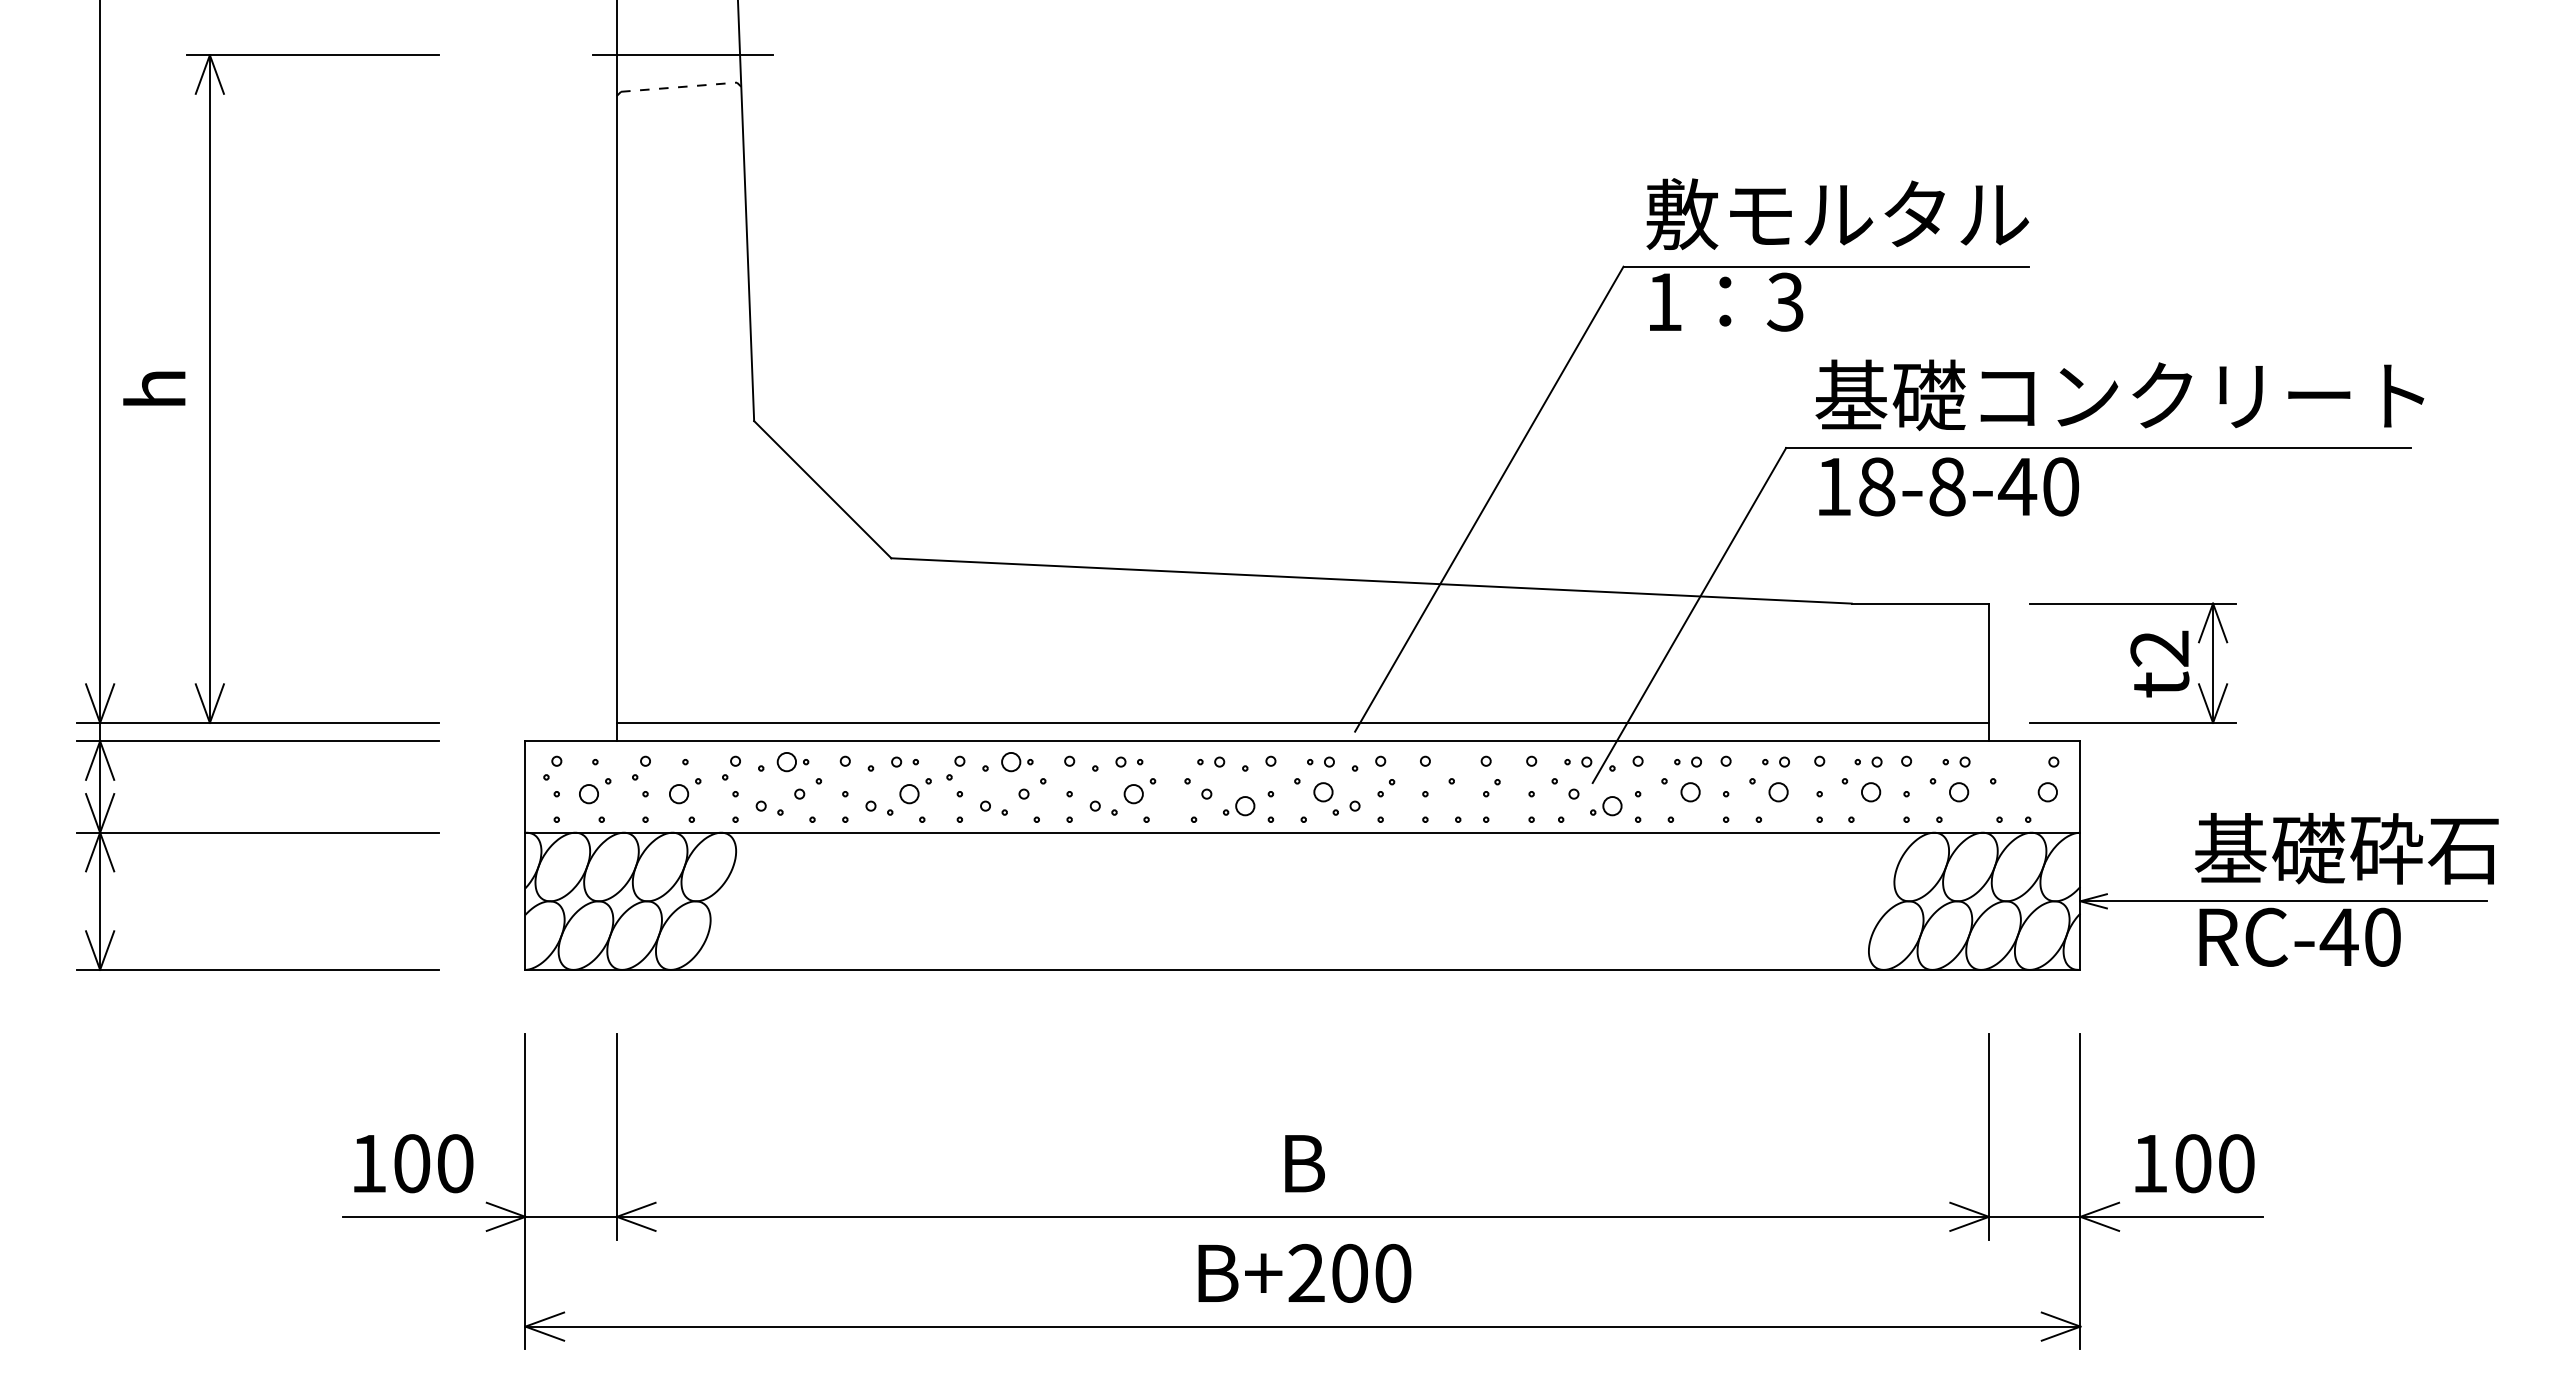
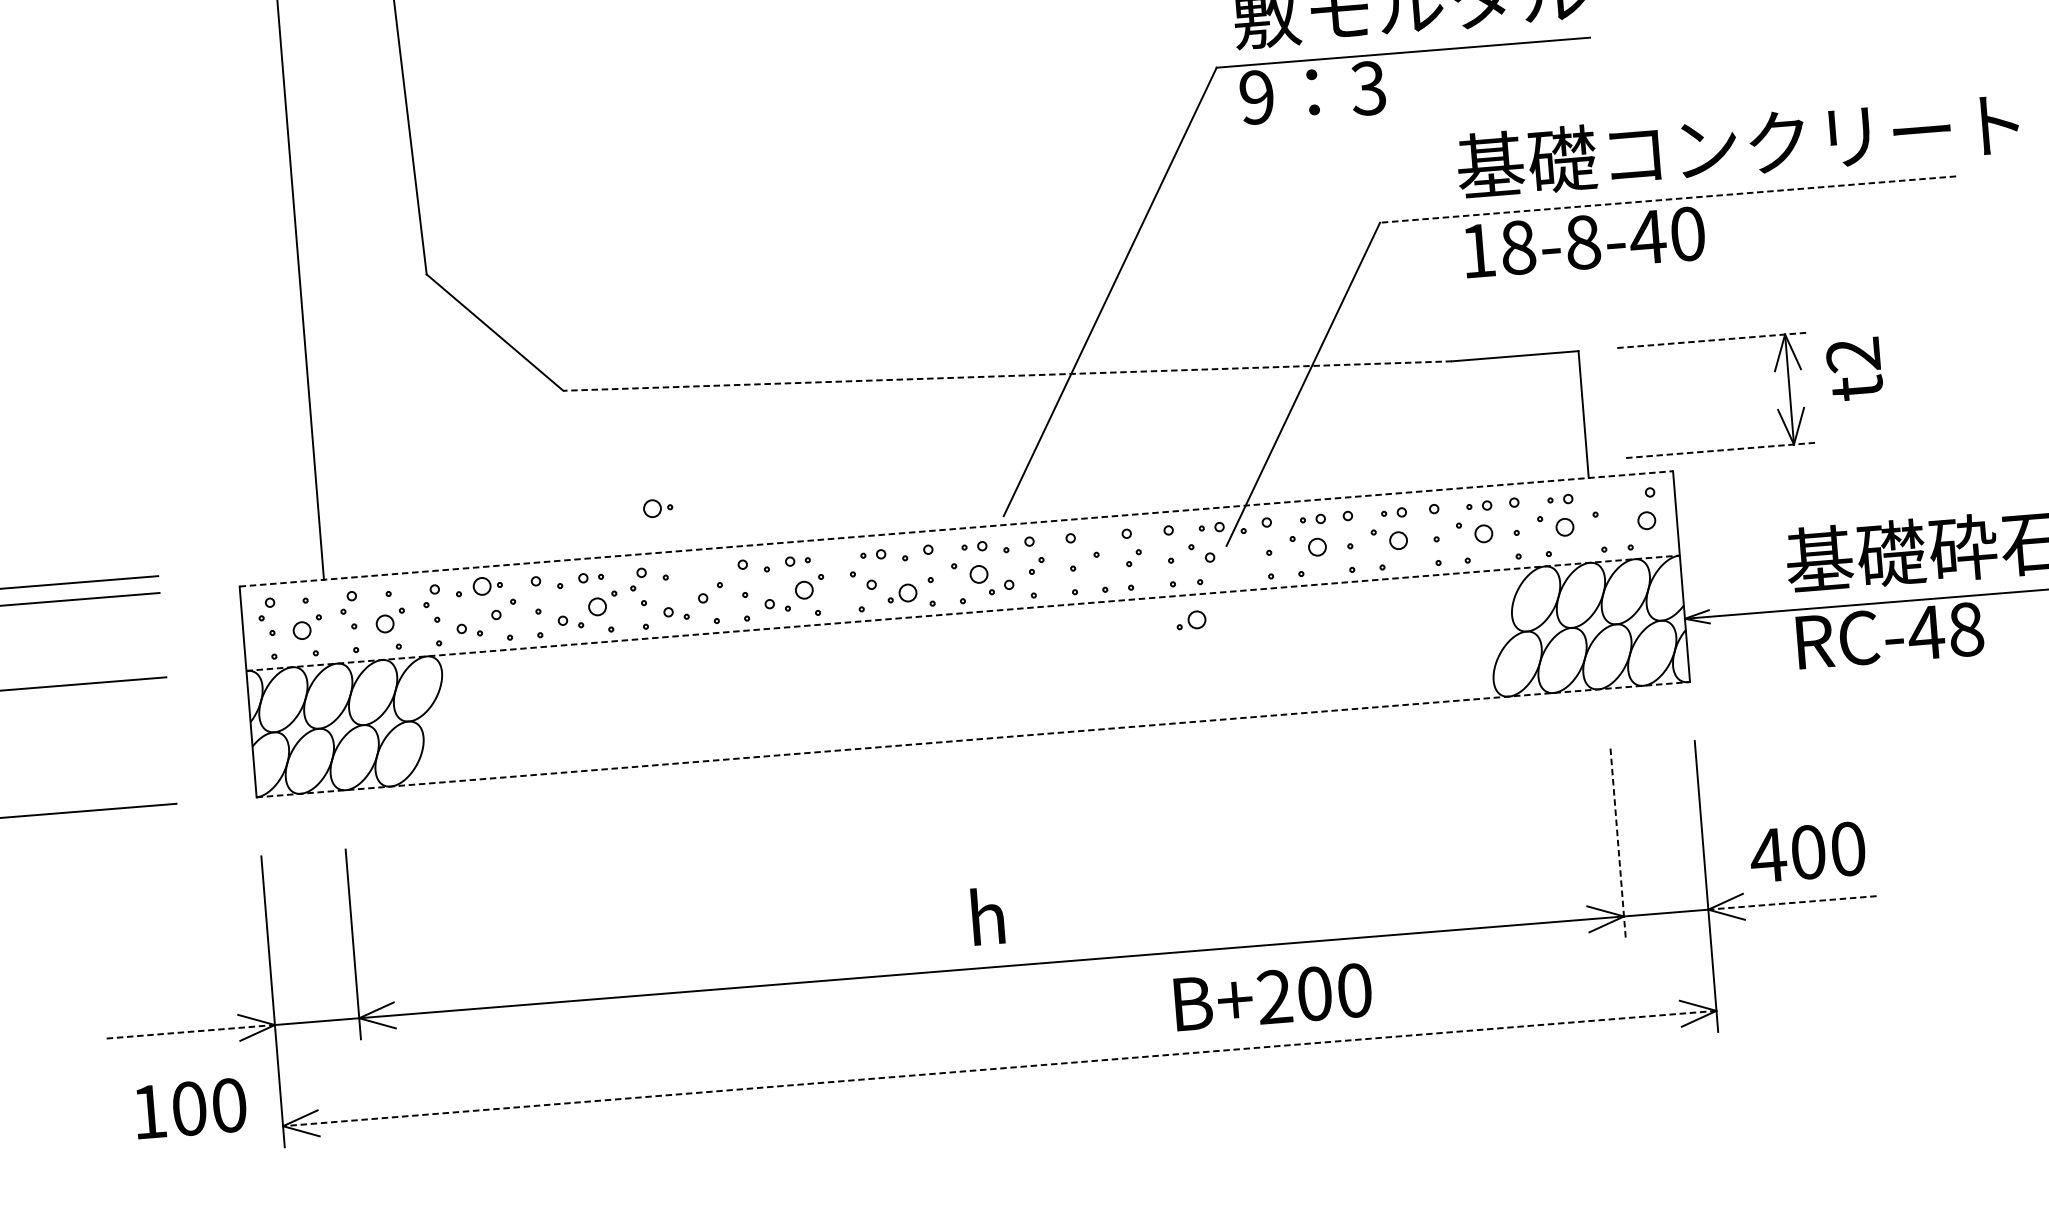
text: (1664, 301) -> (1257, 96), 1 -> 9
text: (2119, 395) -> (1737, 145), moved
line: (2098, 447) -> (1667, 199), solid -> dashed
text: (1948, 486) -> (1584, 242), moved
line: (1371, 580) -> (1007, 375), solid -> dashed
line: (2133, 603) -> (1711, 340), solid -> dashed
text: (2159, 663) -> (1854, 368), moved
line: (1302, 722) -> (954, 511), removed
line: (2133, 722) -> (1720, 450), solid -> dashed
line: (1303, 741) -> (956, 529), solid -> dashed
part: (1017, 762) -> (658, 508), moved
part: (1606, 806) -> (1191, 620), moved
line: (1303, 832) -> (963, 613), solid -> dashed
text: (2382, 936) -> (1965, 628), RC-40 -> RC-48
line: (1303, 969) -> (973, 739), solid -> dashed
line: (1988, 1136) -> (1617, 842), solid -> dashed
text: (1304, 1161) -> (988, 916), B -> h
text: (413, 1163) -> (190, 1108), moved
text: (2149, 1163) -> (1768, 855), 100 -> 400
line: (434, 1216) -> (191, 1031), solid -> dashed
line: (2171, 1216) -> (1792, 902), solid -> dashed
text: (1304, 1273) -> (1272, 997), moved
line: (1302, 1326) -> (999, 1068), solid -> dashed

